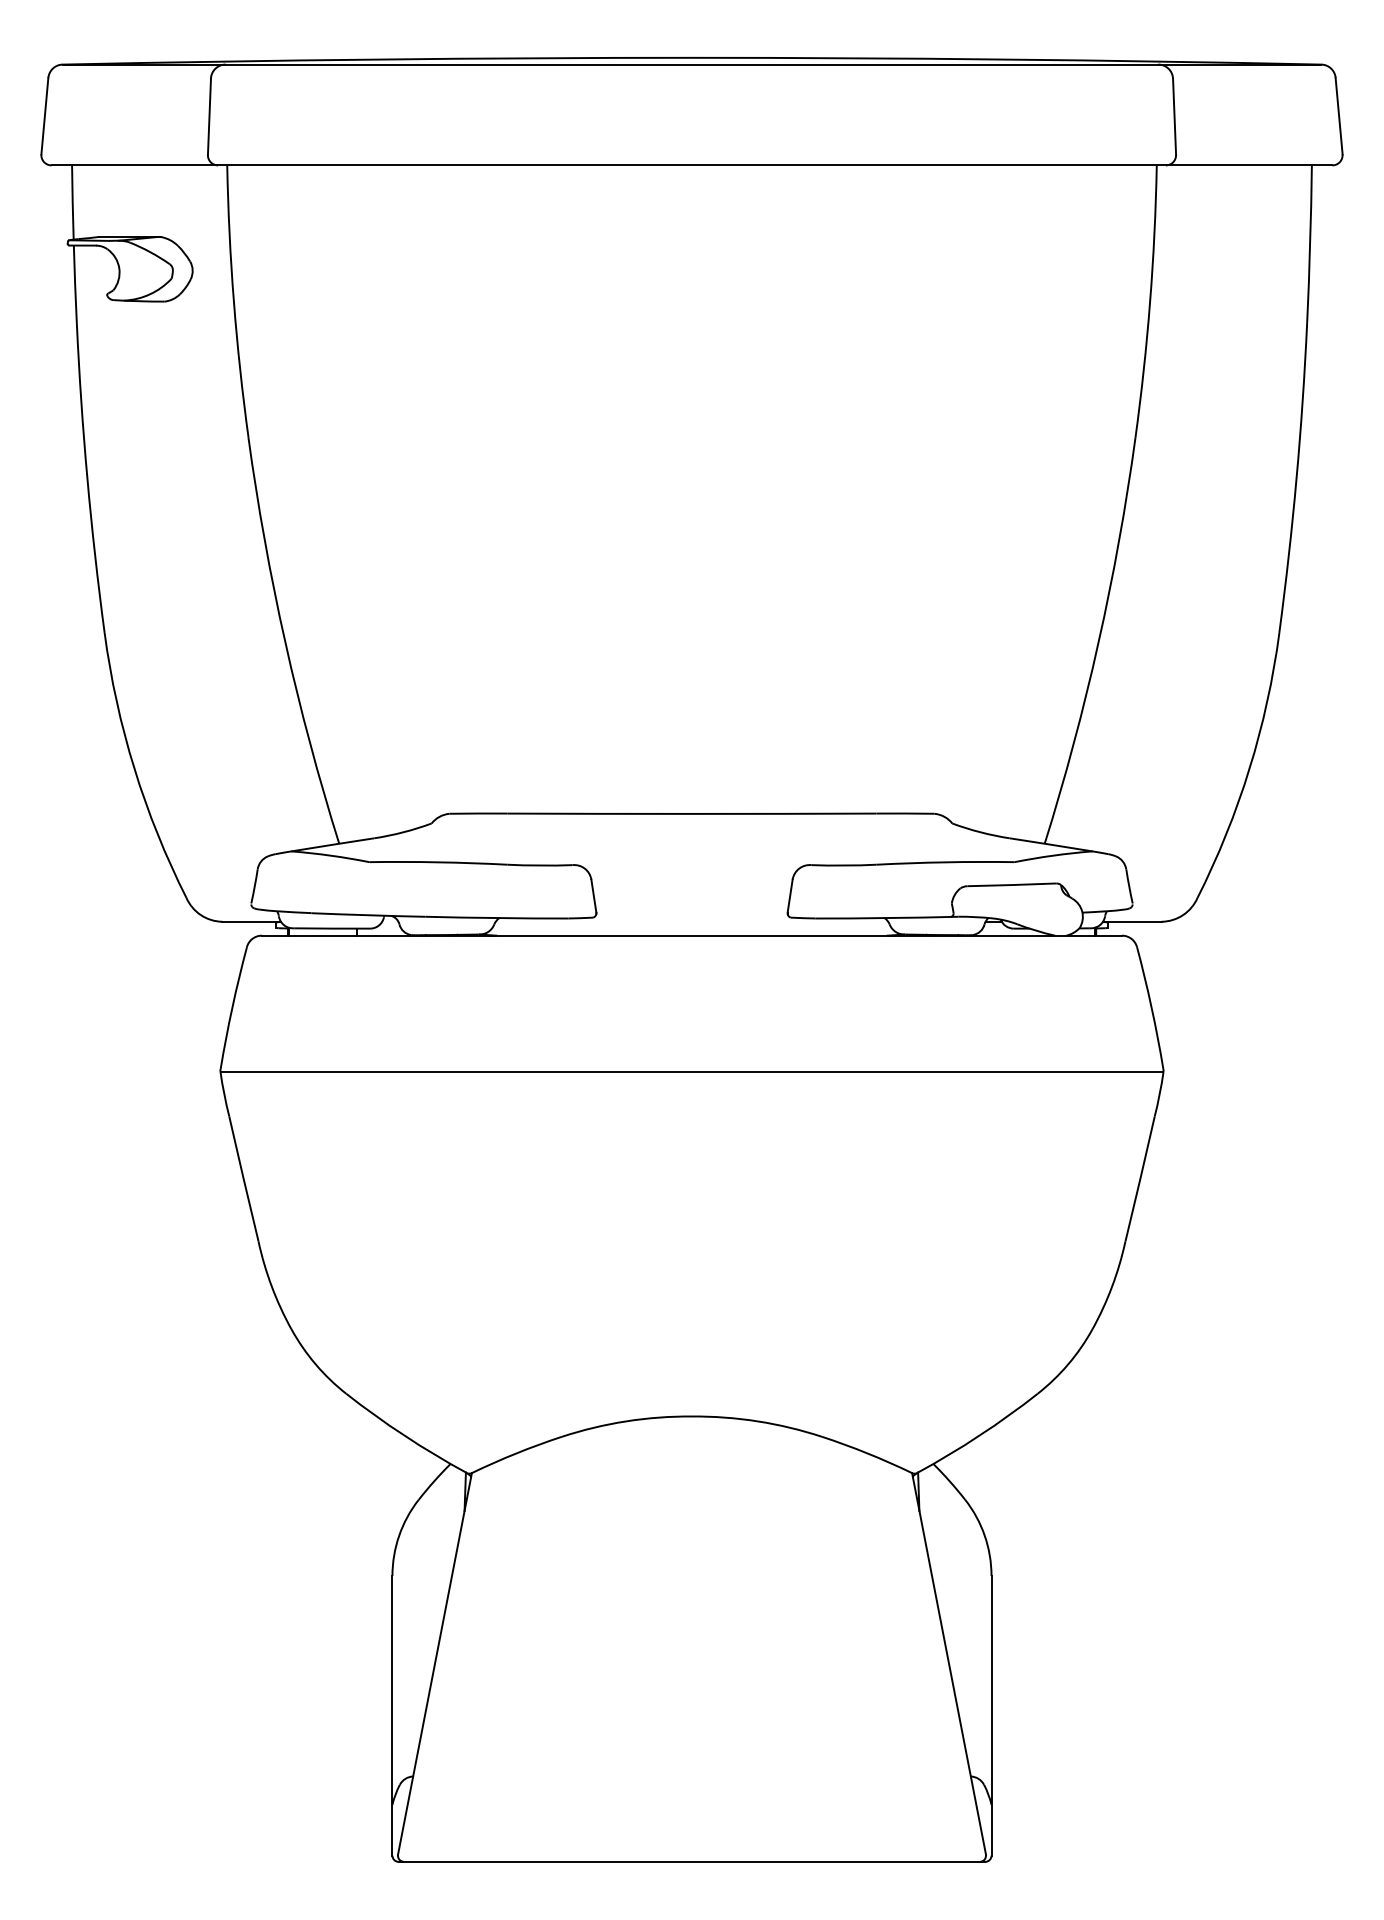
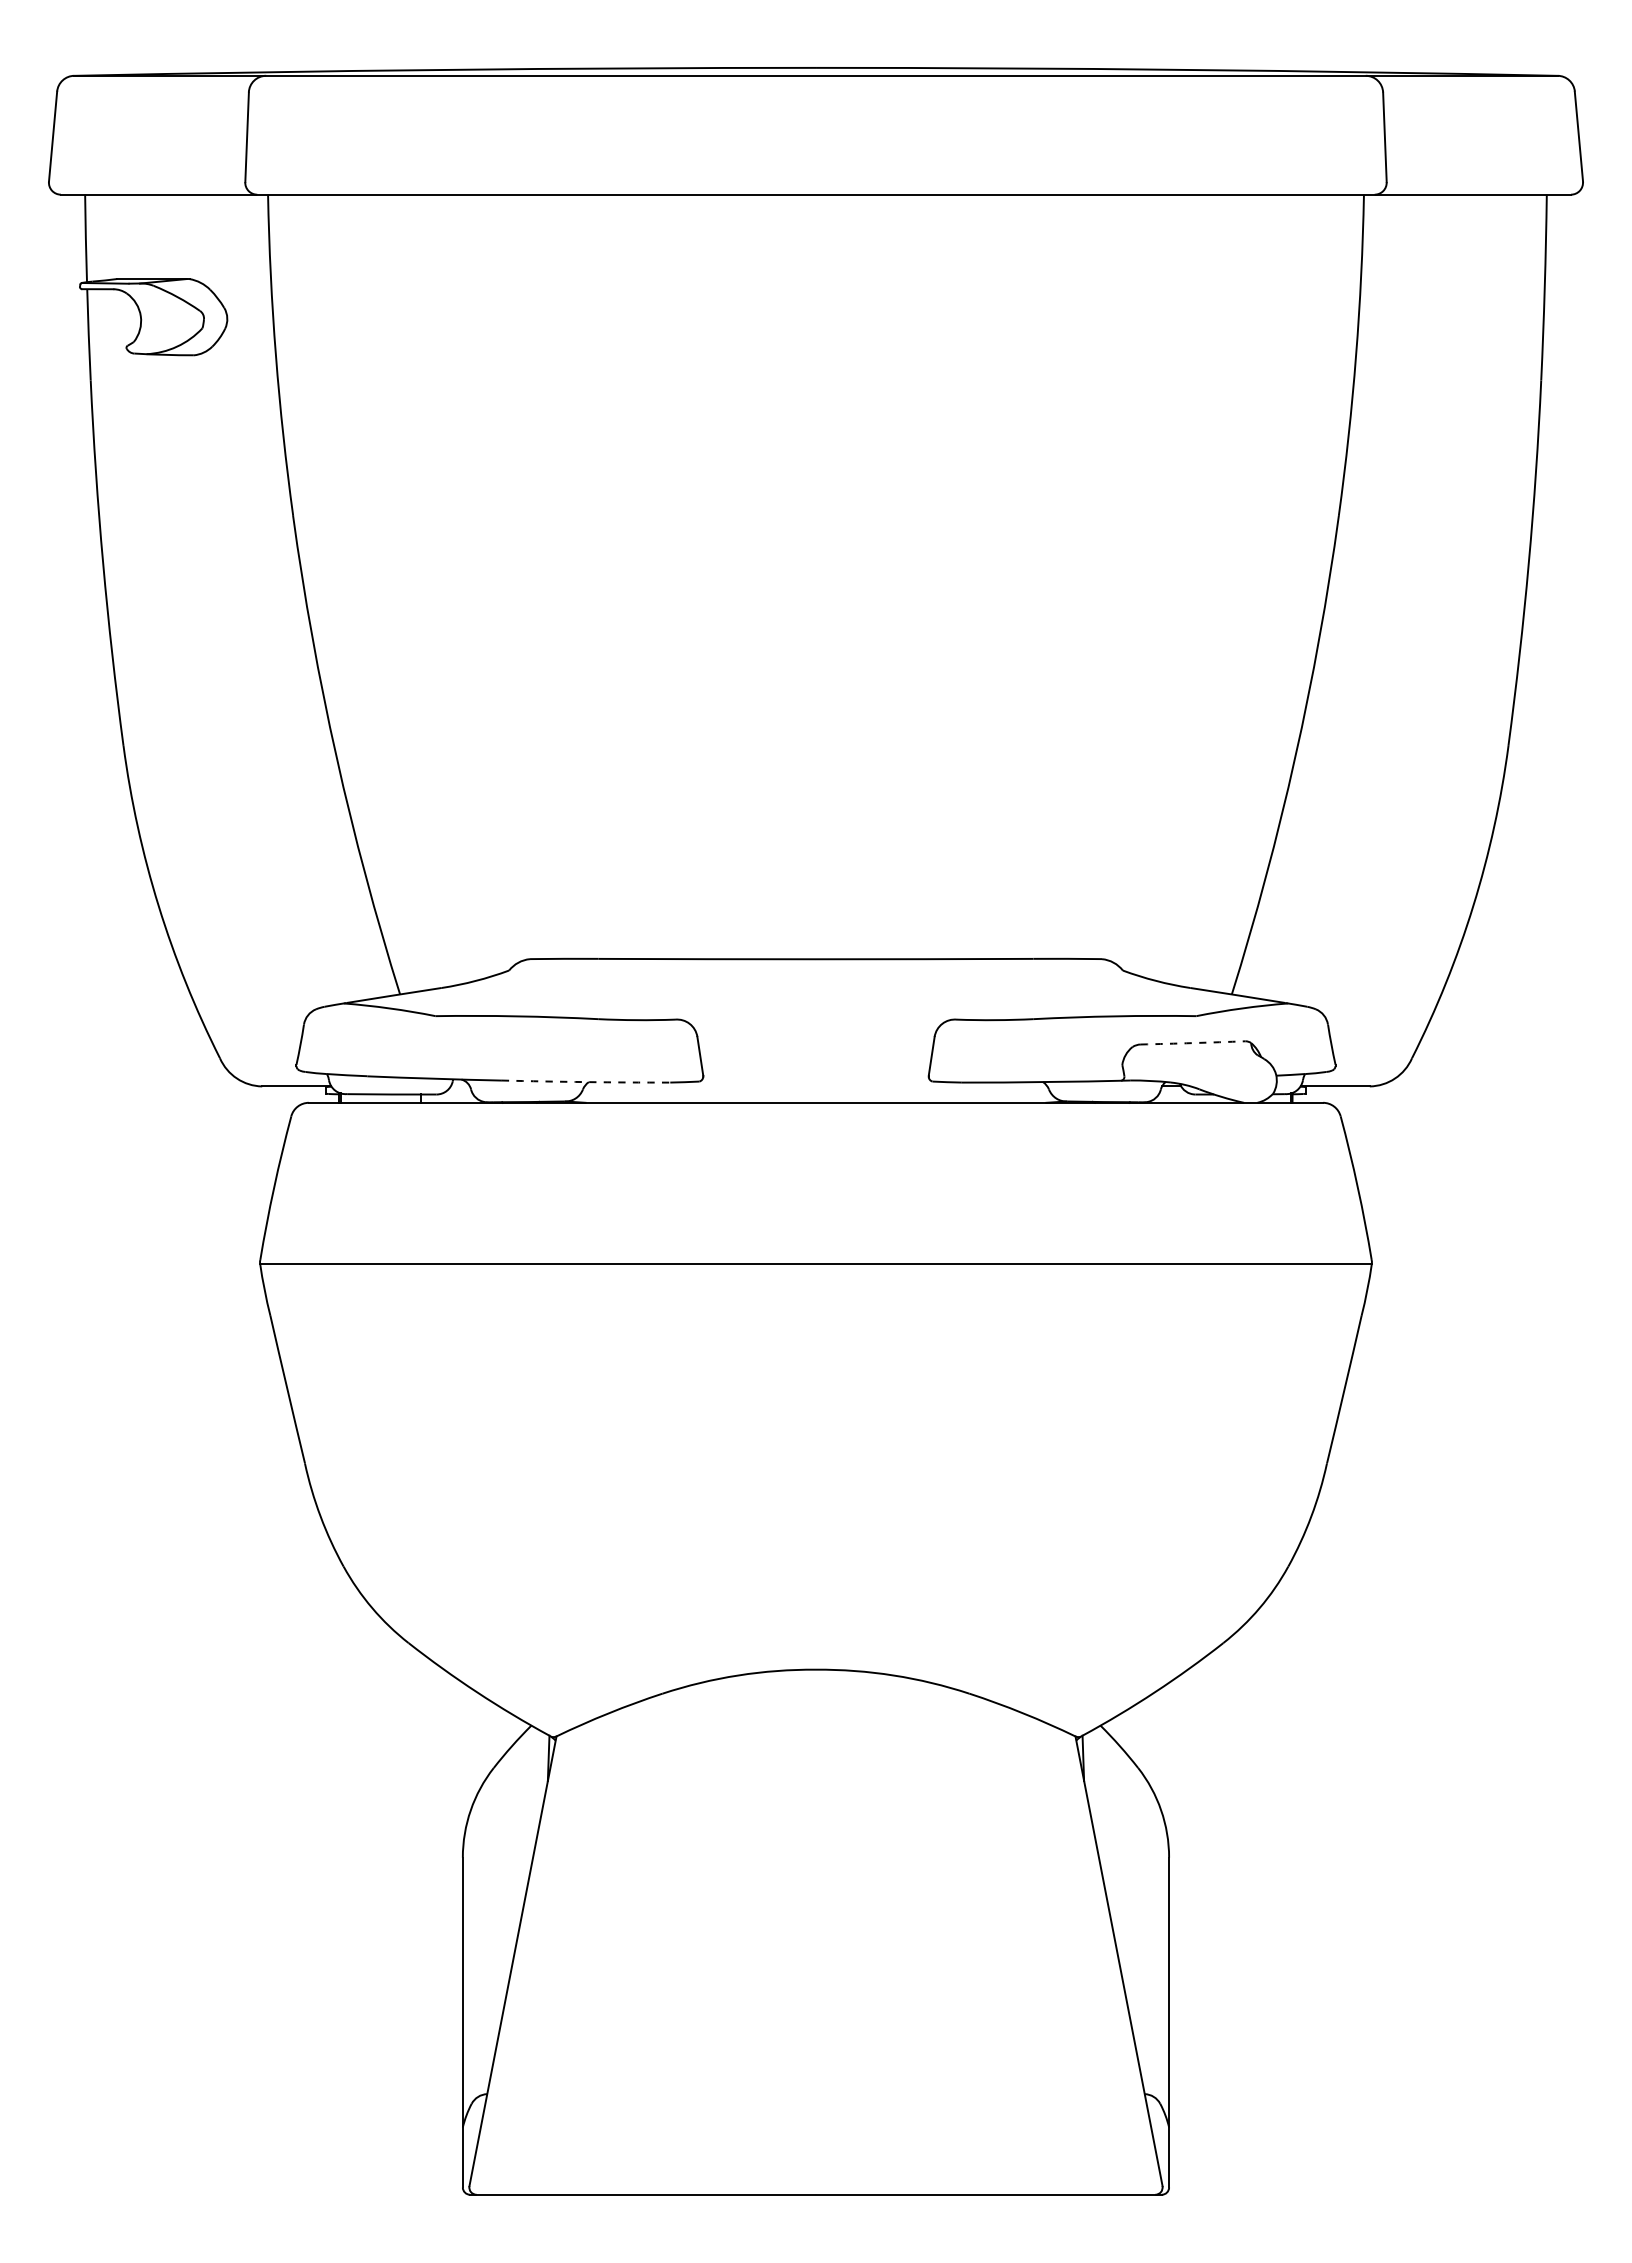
arc: (1012, 885) -> (1193, 1043), solid -> dashed
arc: (497, 918) -> (586, 1082), solid -> dashed

